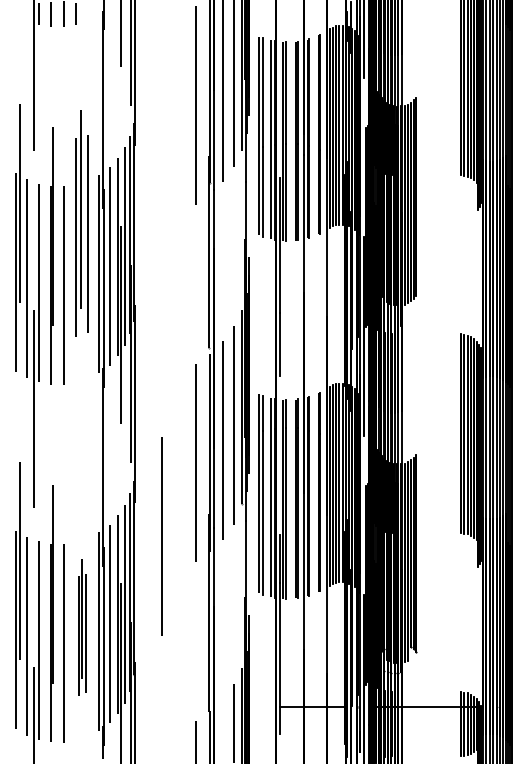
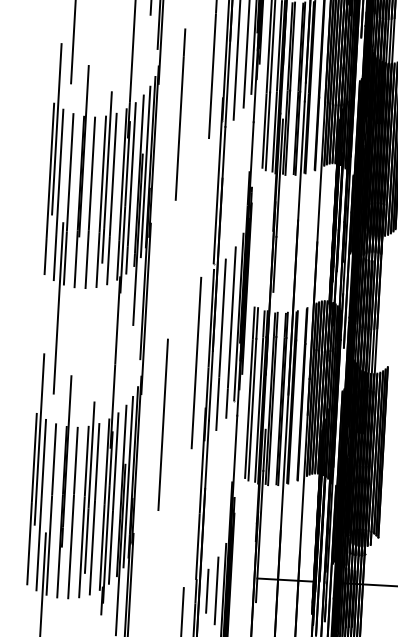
line: (161, 178) -> (180, 114), added
part: (81, 223) -> (106, 189), moved
part: (81, 627) -> (89, 500), size x1.67
line: (223, 724) -> (207, 591), added

